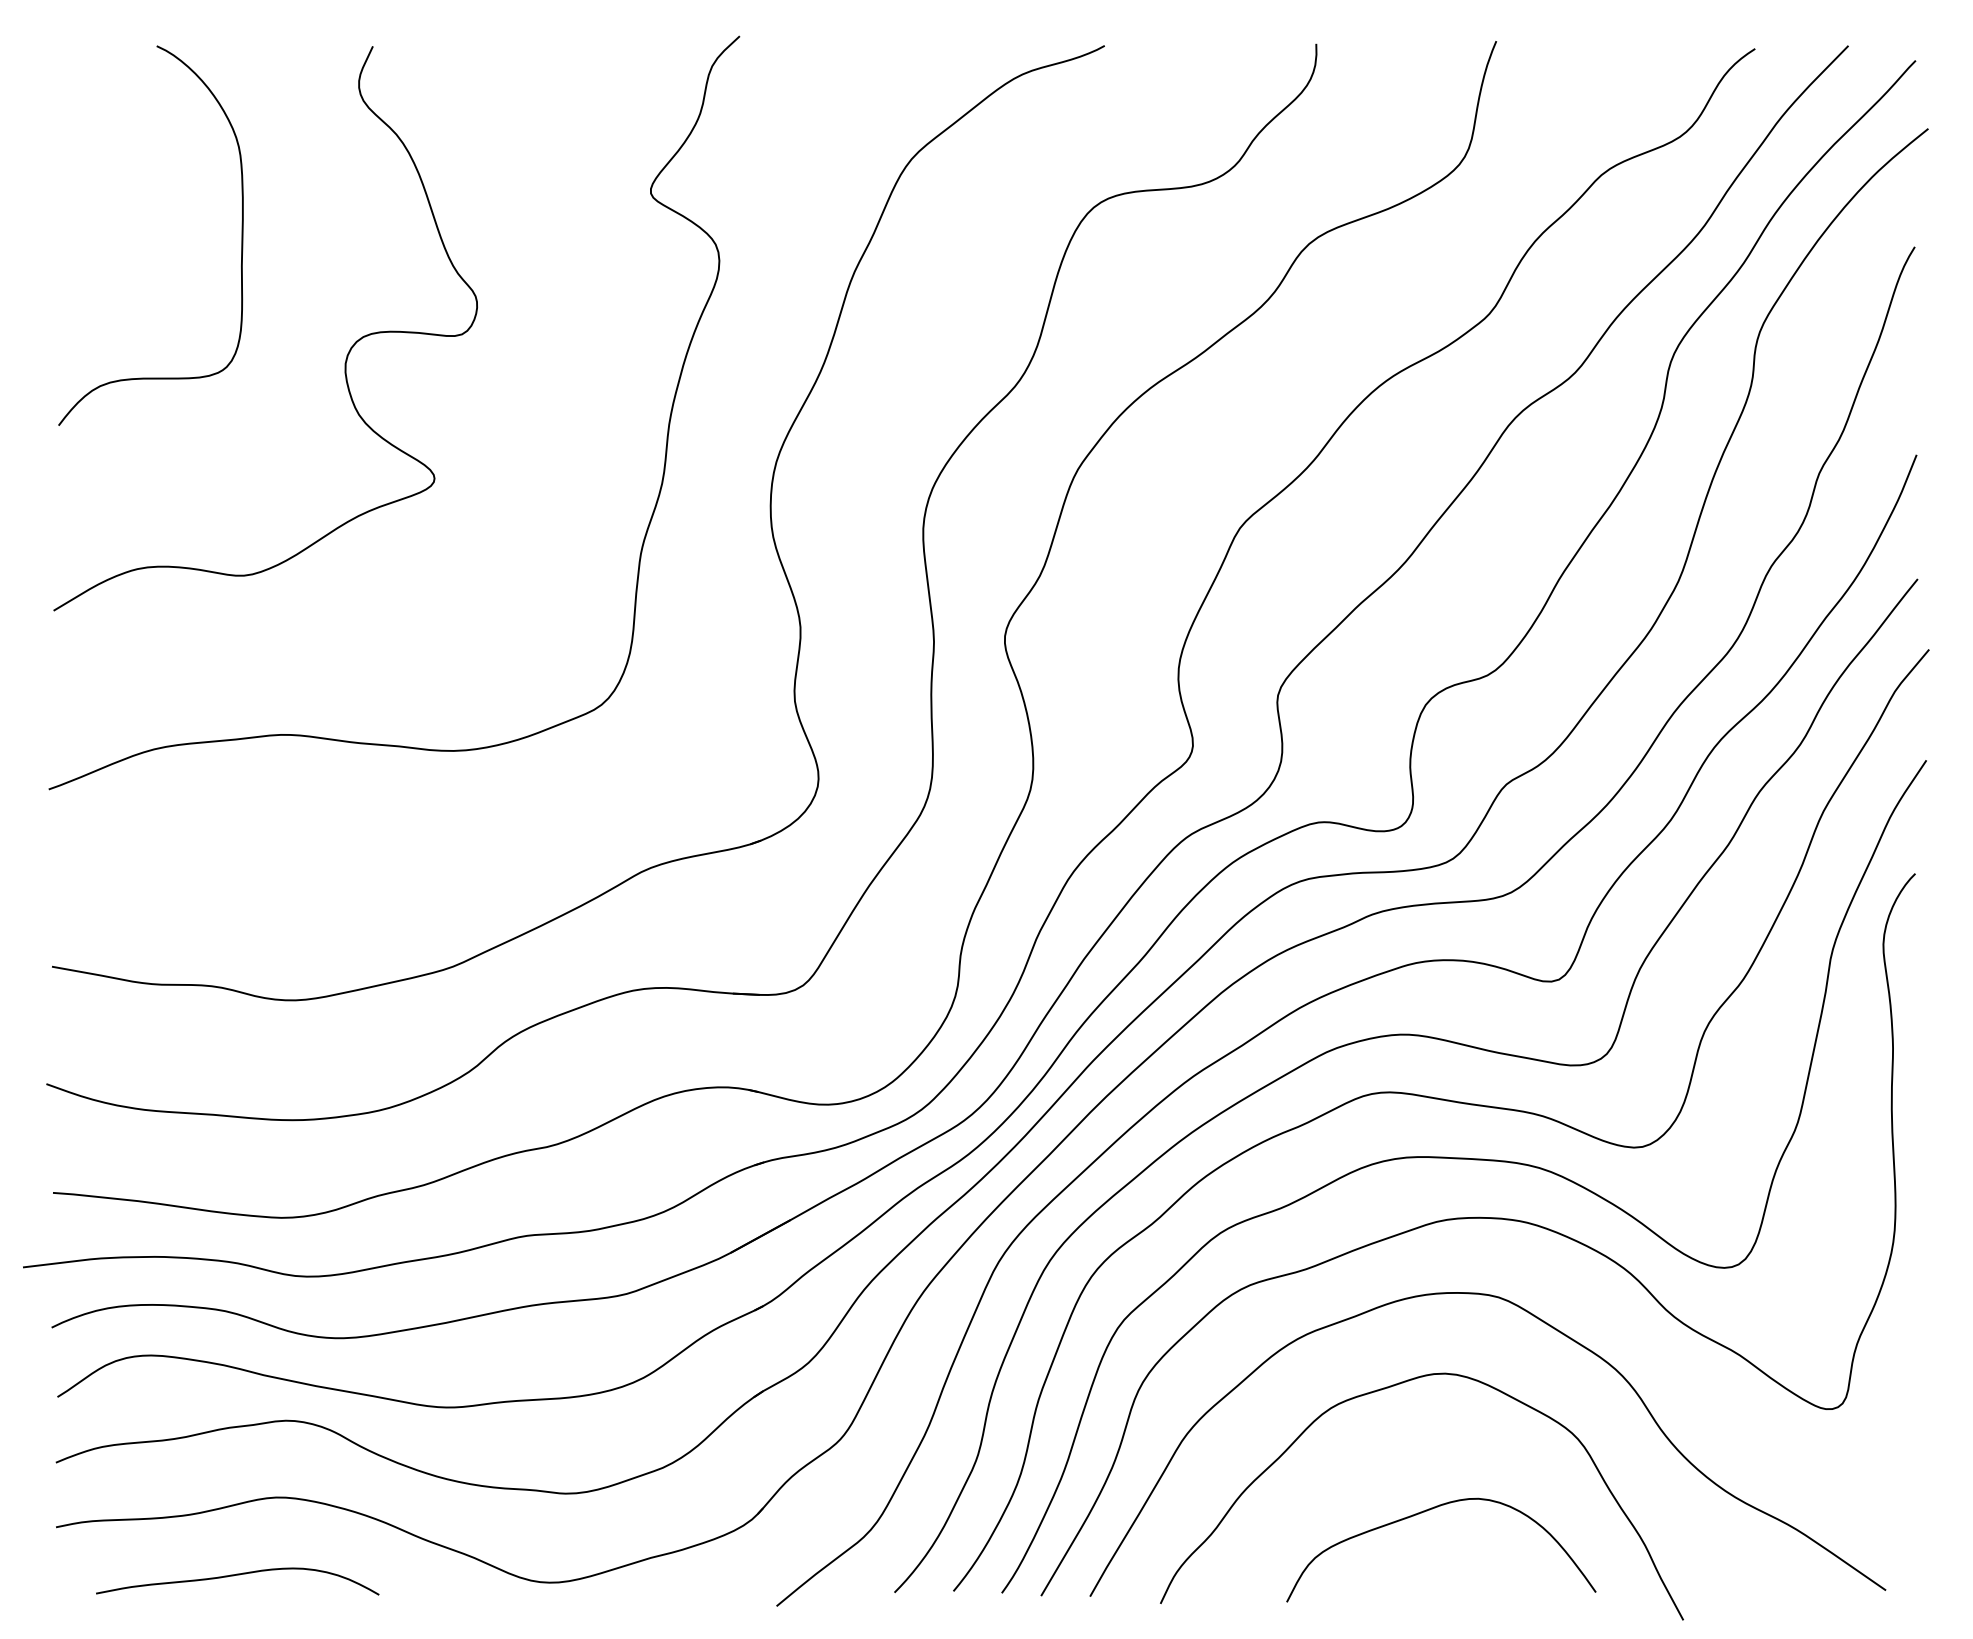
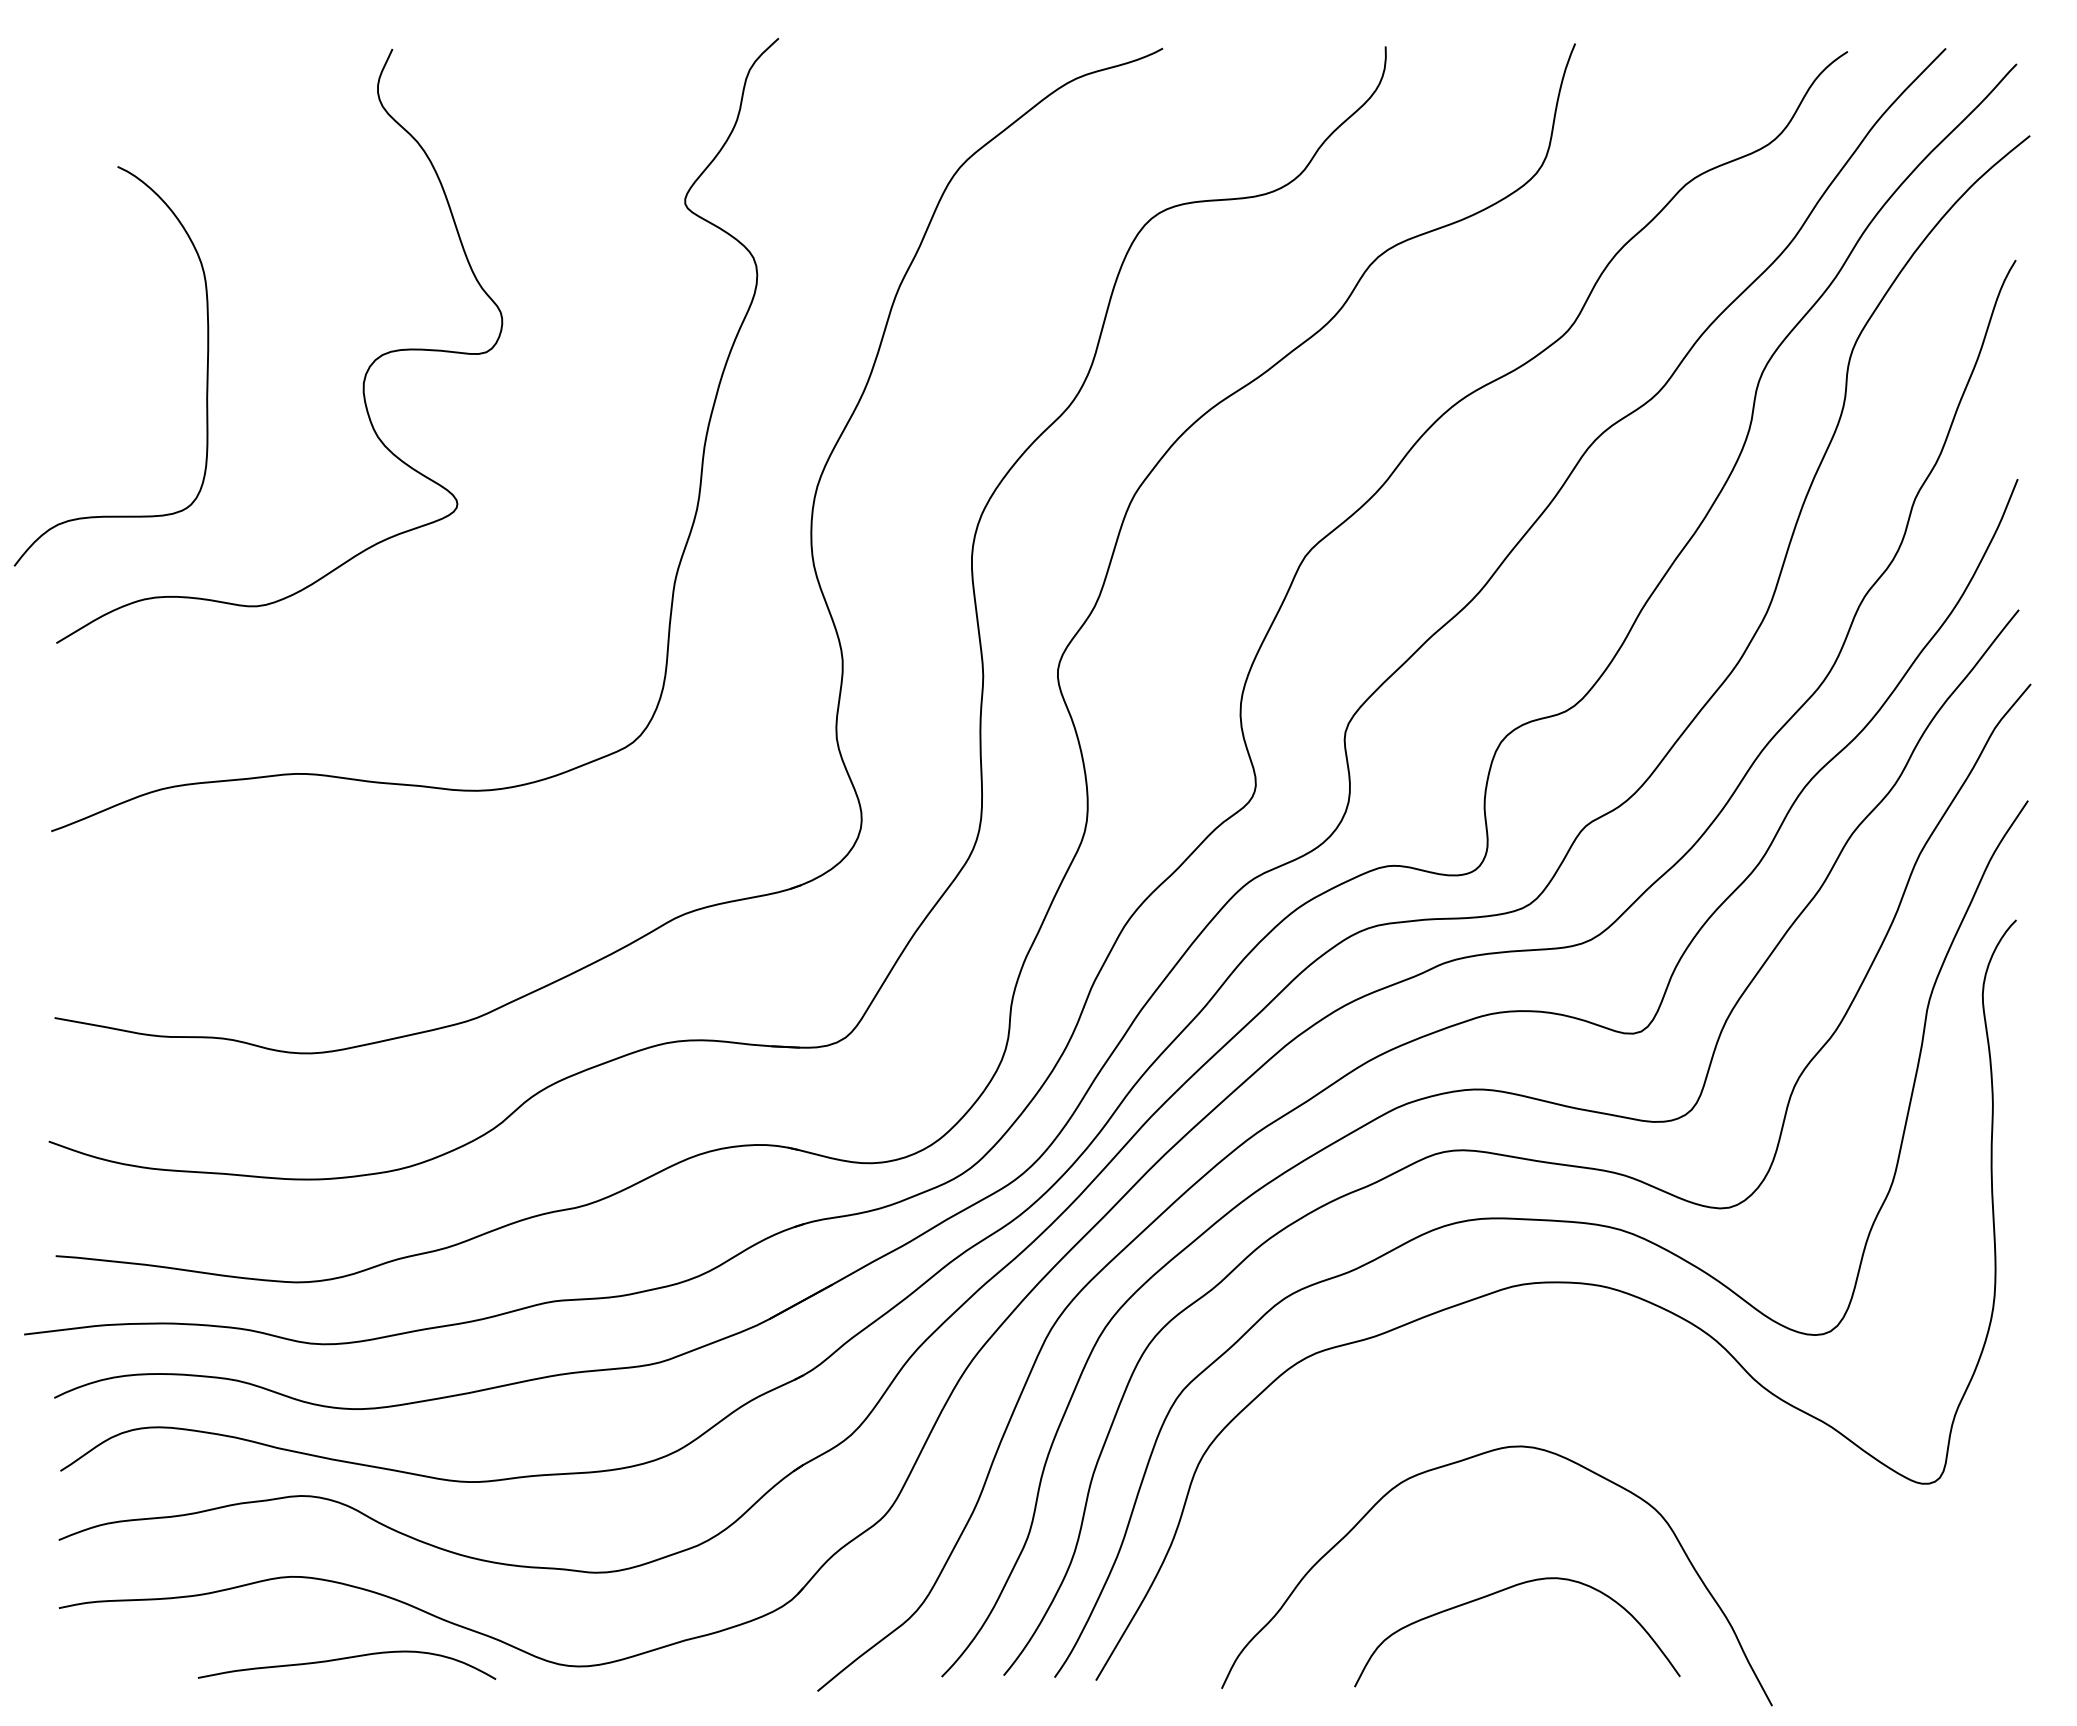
curve: (241, 235) -> (206, 366), moved
curve: (1555, 1330) -> (1637, 1400), removed
curve: (237, 1575) -> (346, 1658), moved

